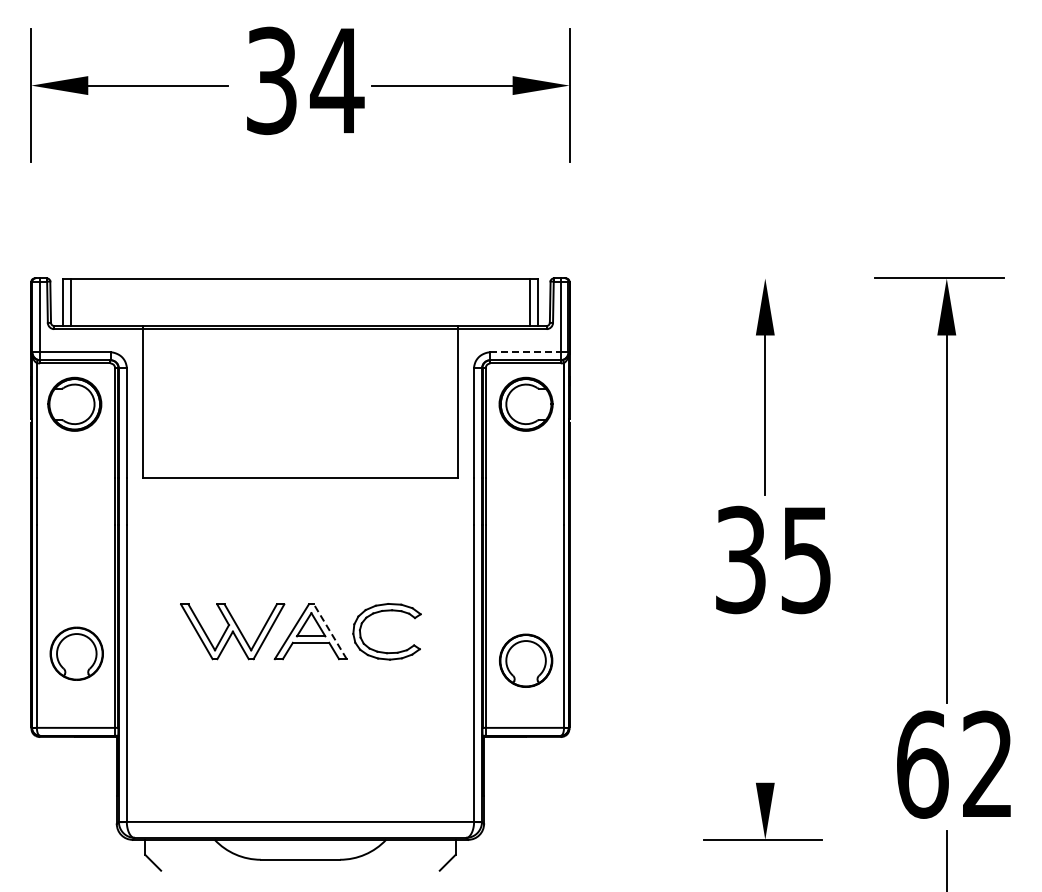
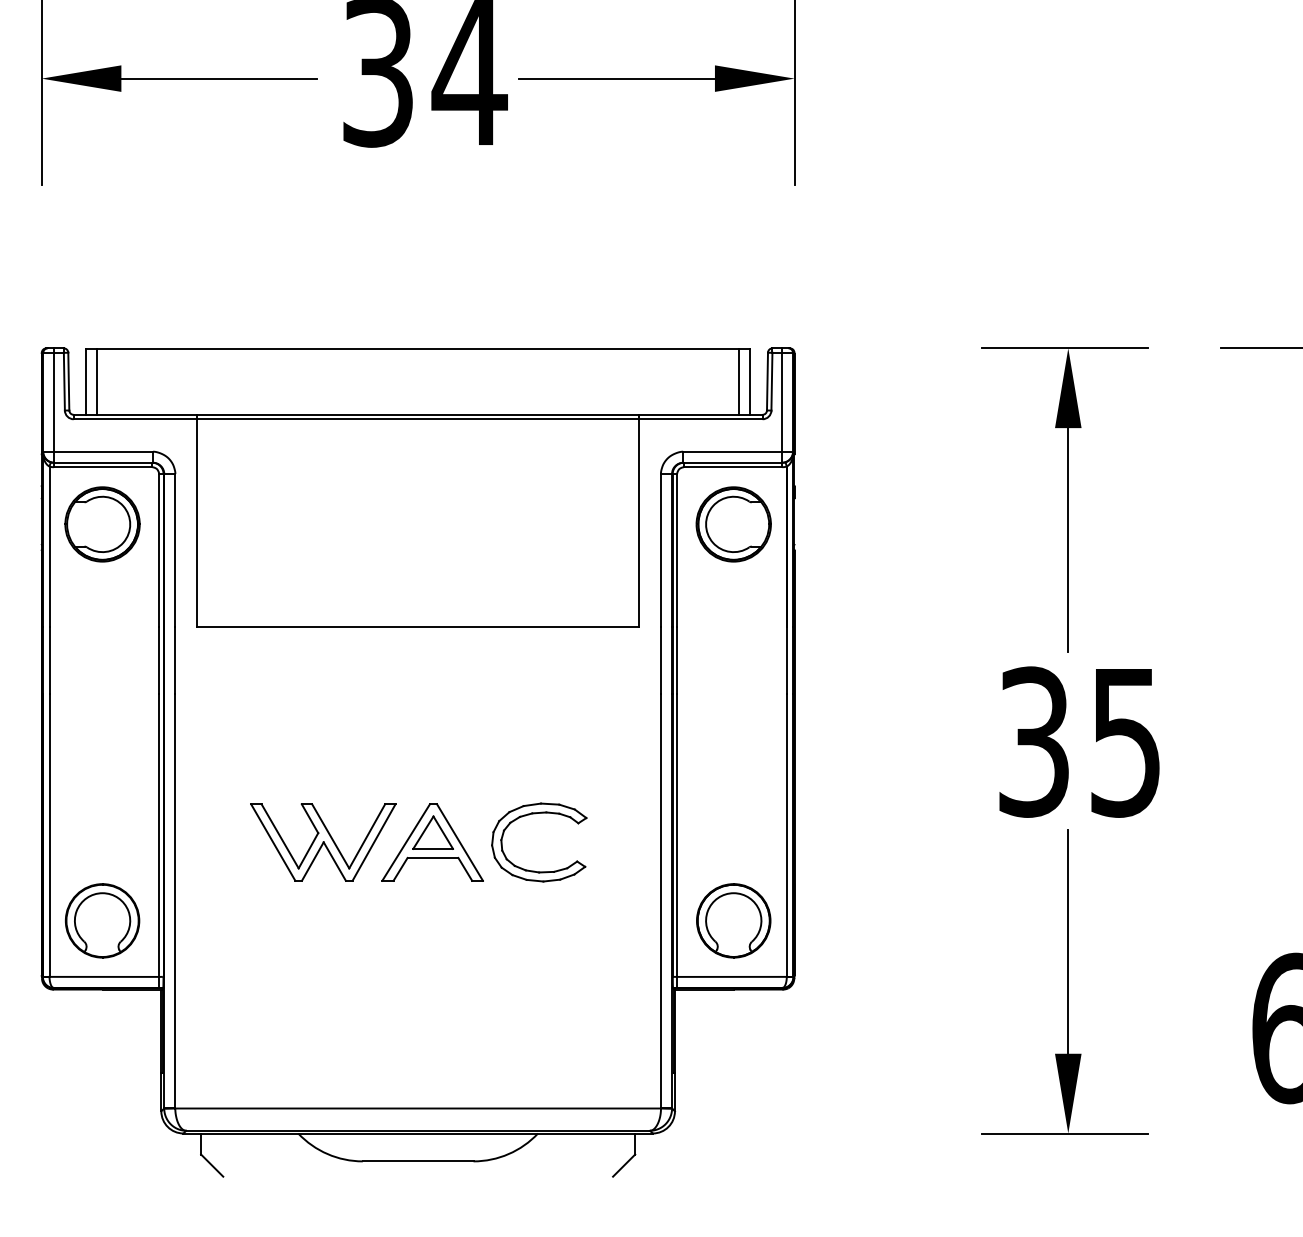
line: (762, 278) -> (1064, 348), added
line: (525, 352) -> (732, 451), dashed -> solid
line: (330, 631) -> (460, 842), dashed -> solid
part: (76, 653) -> (102, 920), moved
part: (526, 660) -> (734, 920), moved
line: (765, 702) -> (1068, 941), added

